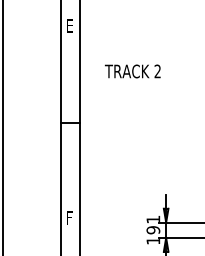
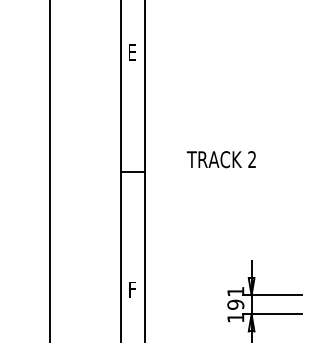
text: (132, 71) -> (221, 159), moved

